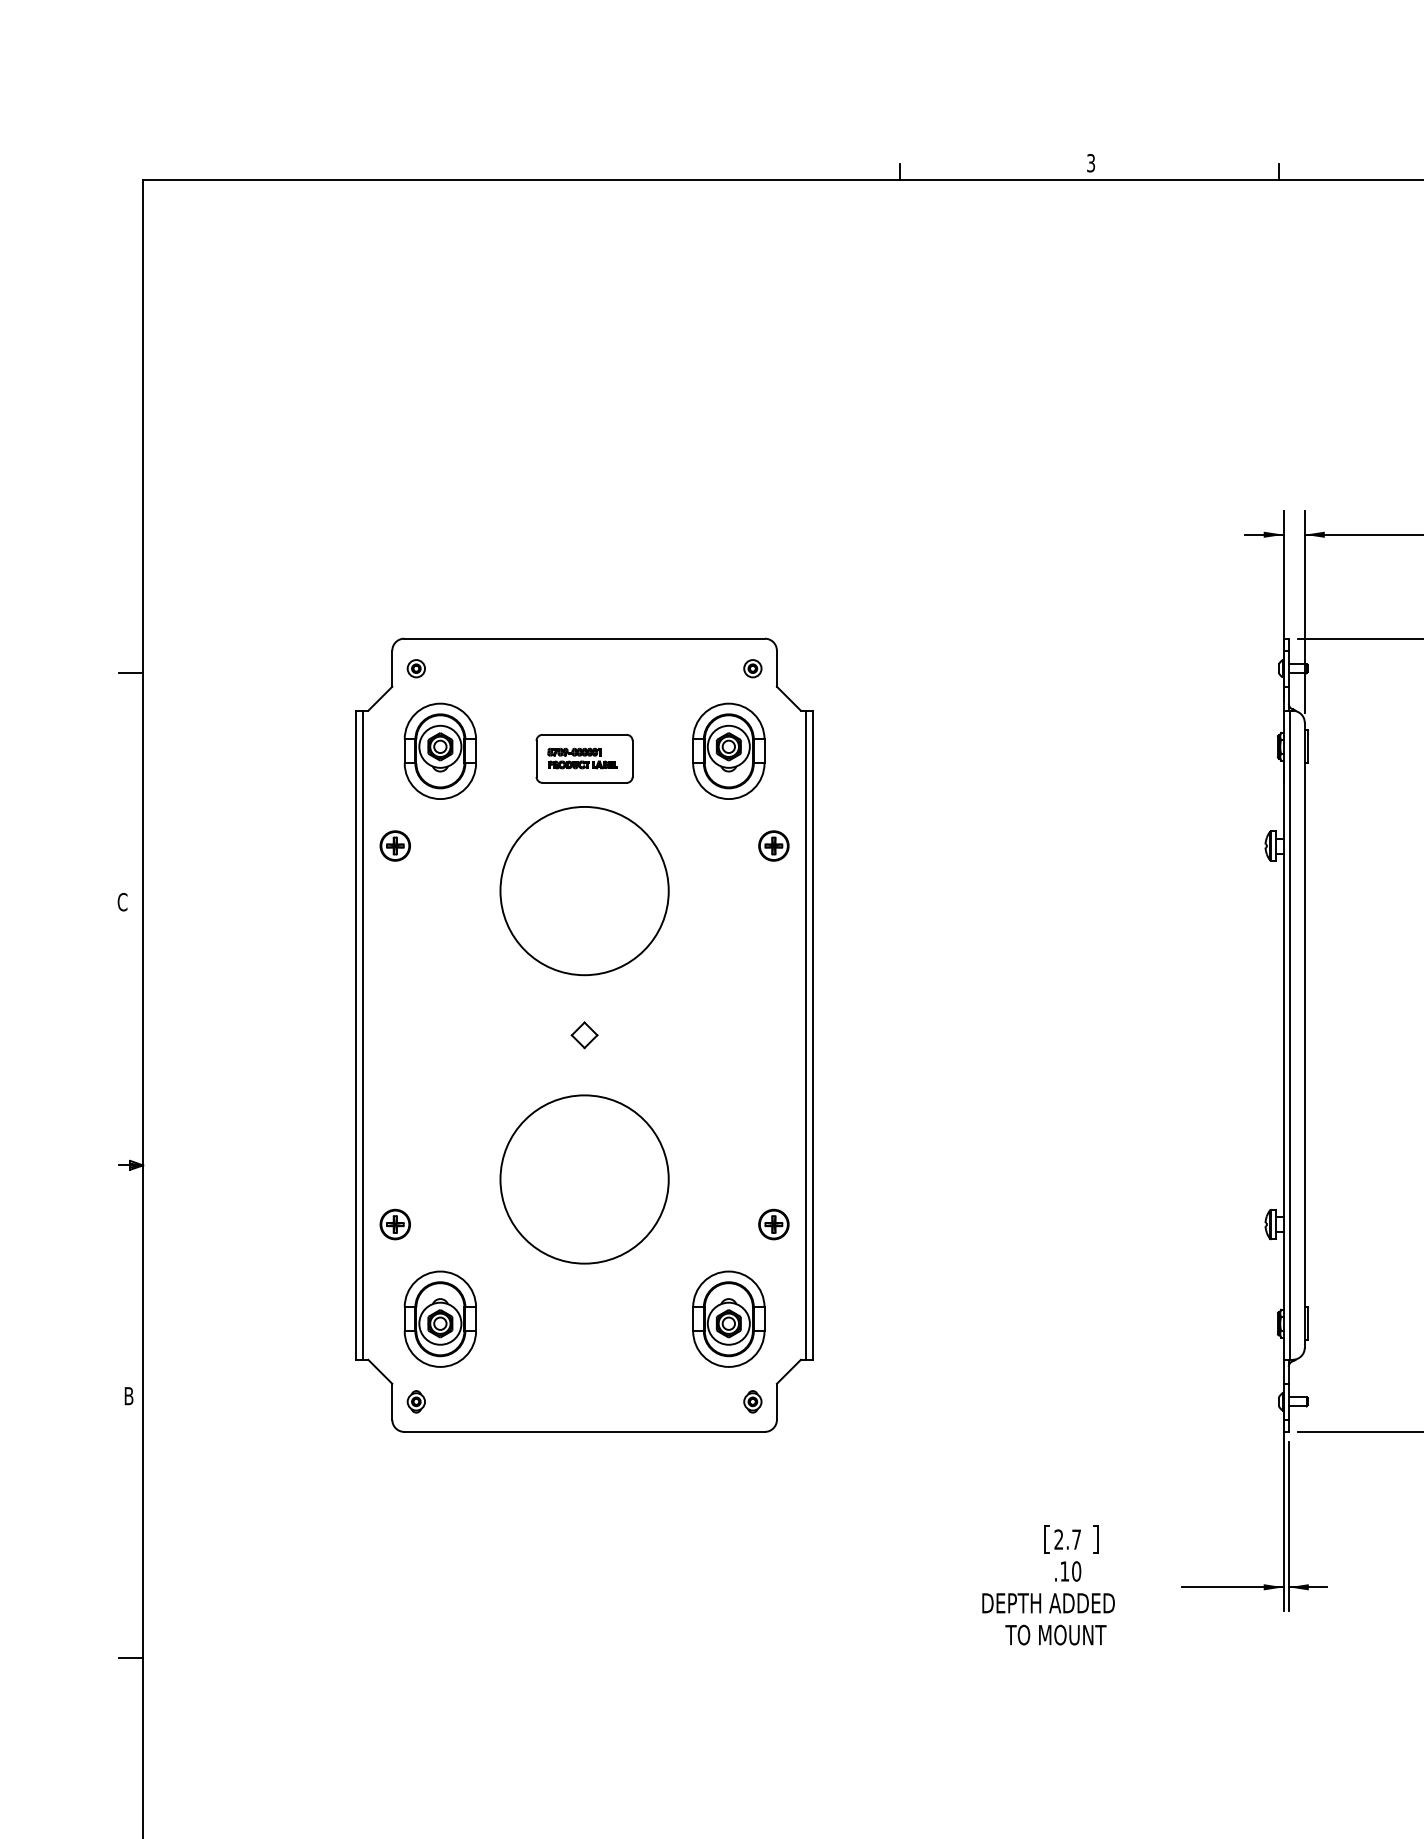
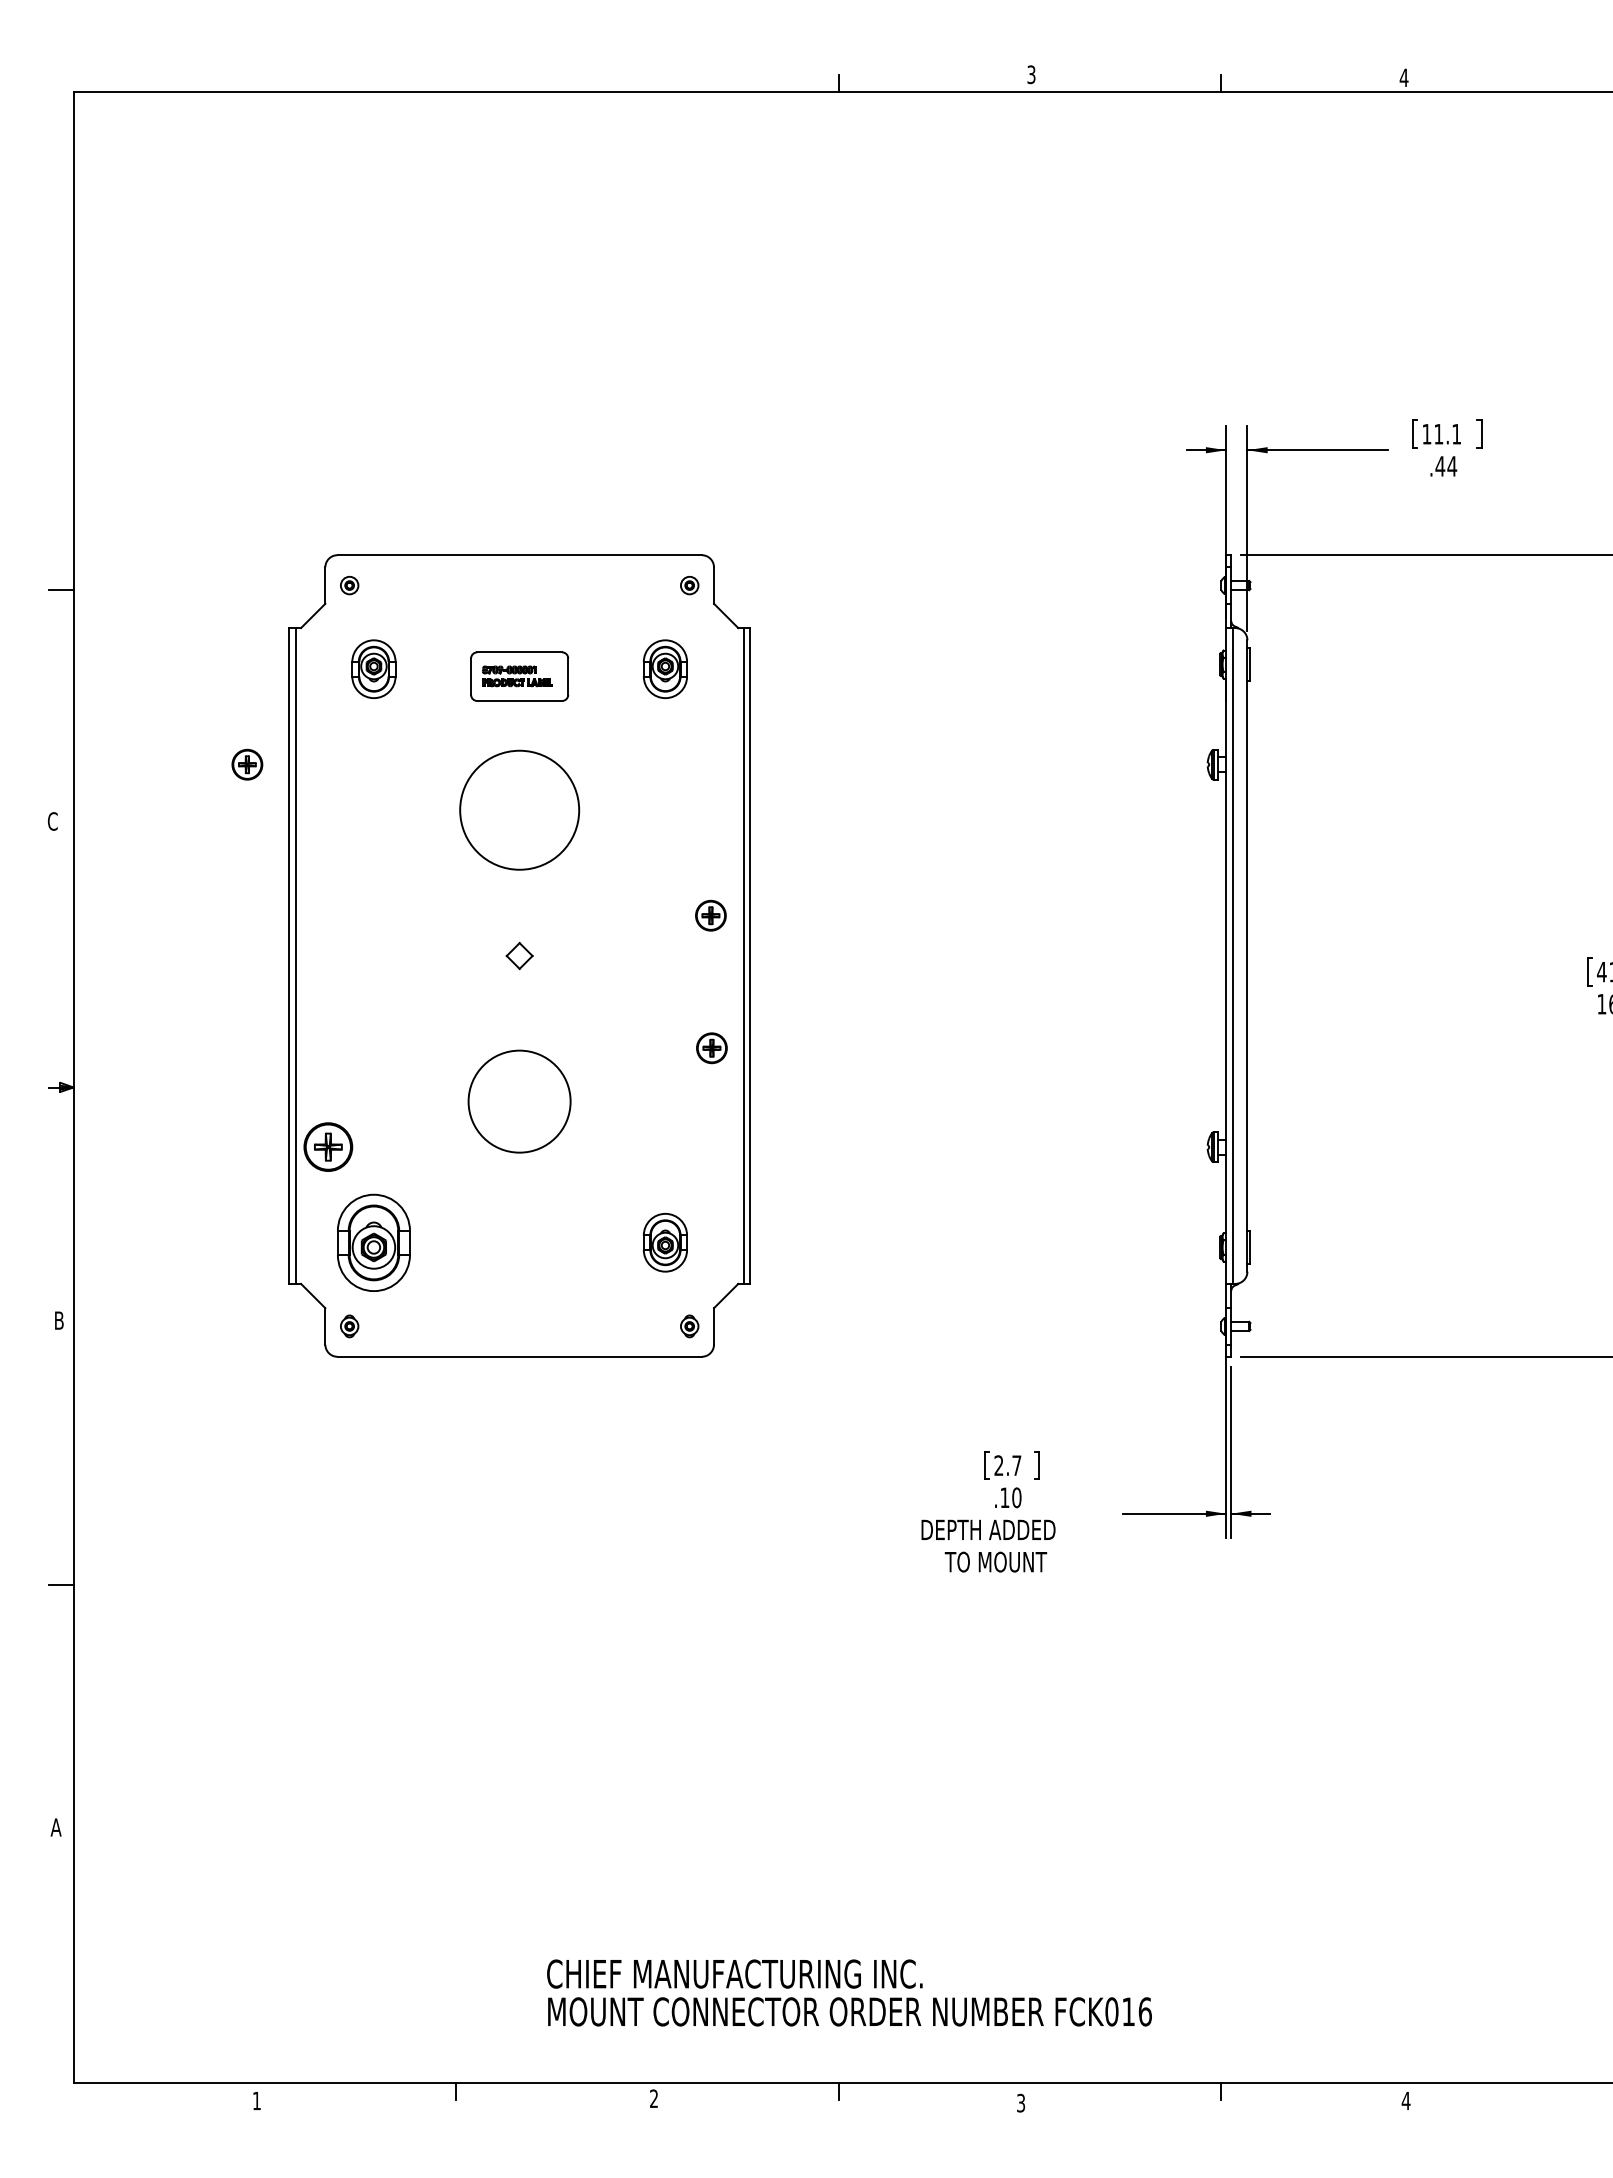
part: (439, 751) -> (373, 669), size x0.6
part: (728, 751) -> (665, 669), size x0.6
part: (395, 845) -> (247, 764), moved
part: (773, 845) -> (710, 915), moved
circle: (584, 891) -> (519, 810), size x0.7
circle: (584, 1179) -> (519, 1101), size x0.6
part: (395, 1224) -> (328, 1147), size x1.6
part: (773, 1224) -> (711, 1048), moved
part: (728, 1318) -> (665, 1242), size x0.6

